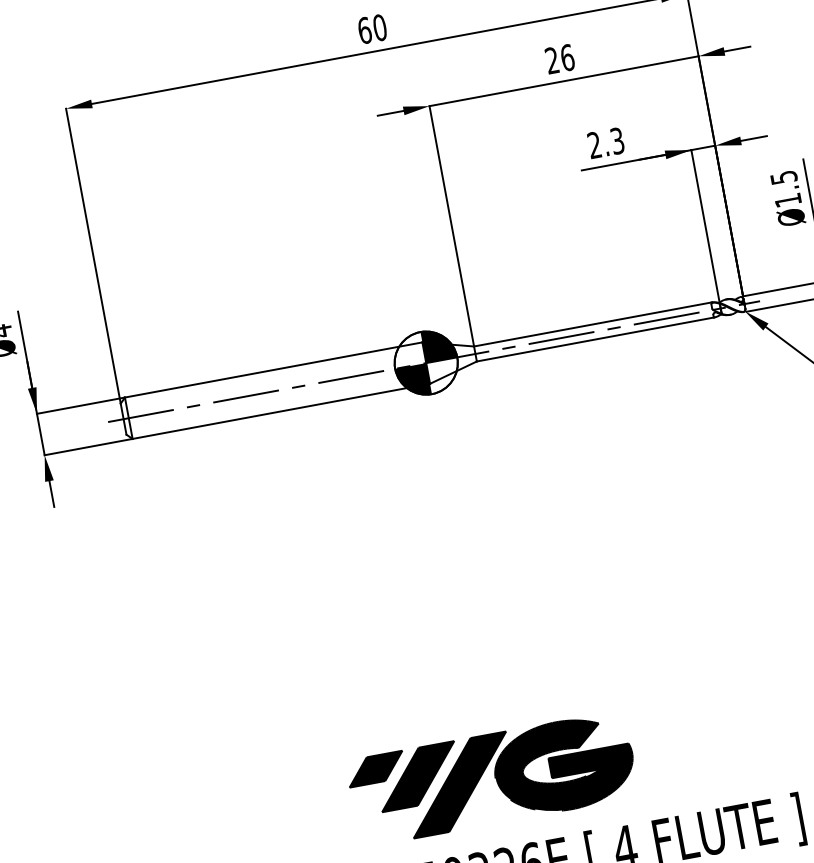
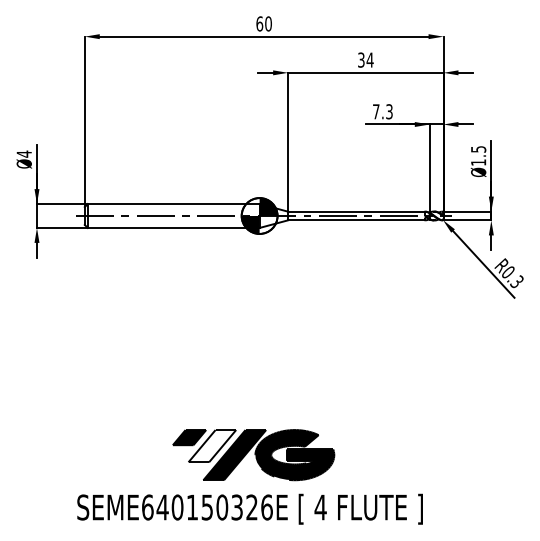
text: (559, 58) -> (365, 59), 26 -> 34
text: (594, 144) -> (376, 111), 2.3 -> 7.3
fill: (418, 777) -> (212, 446), removed

